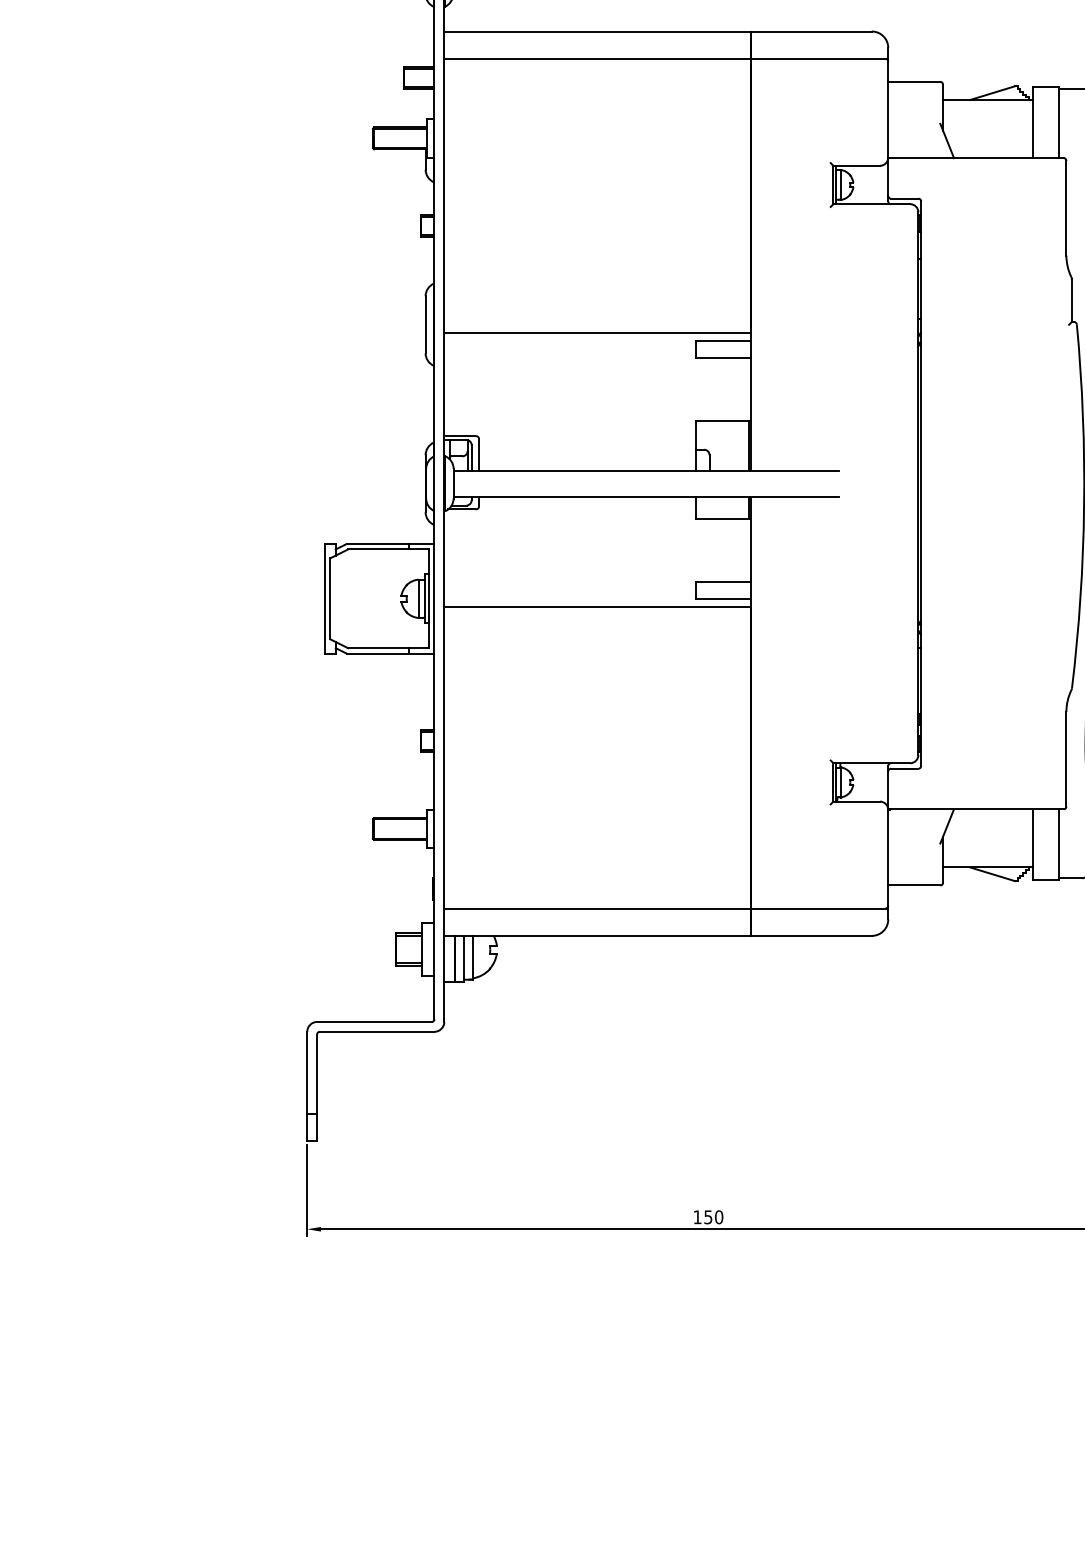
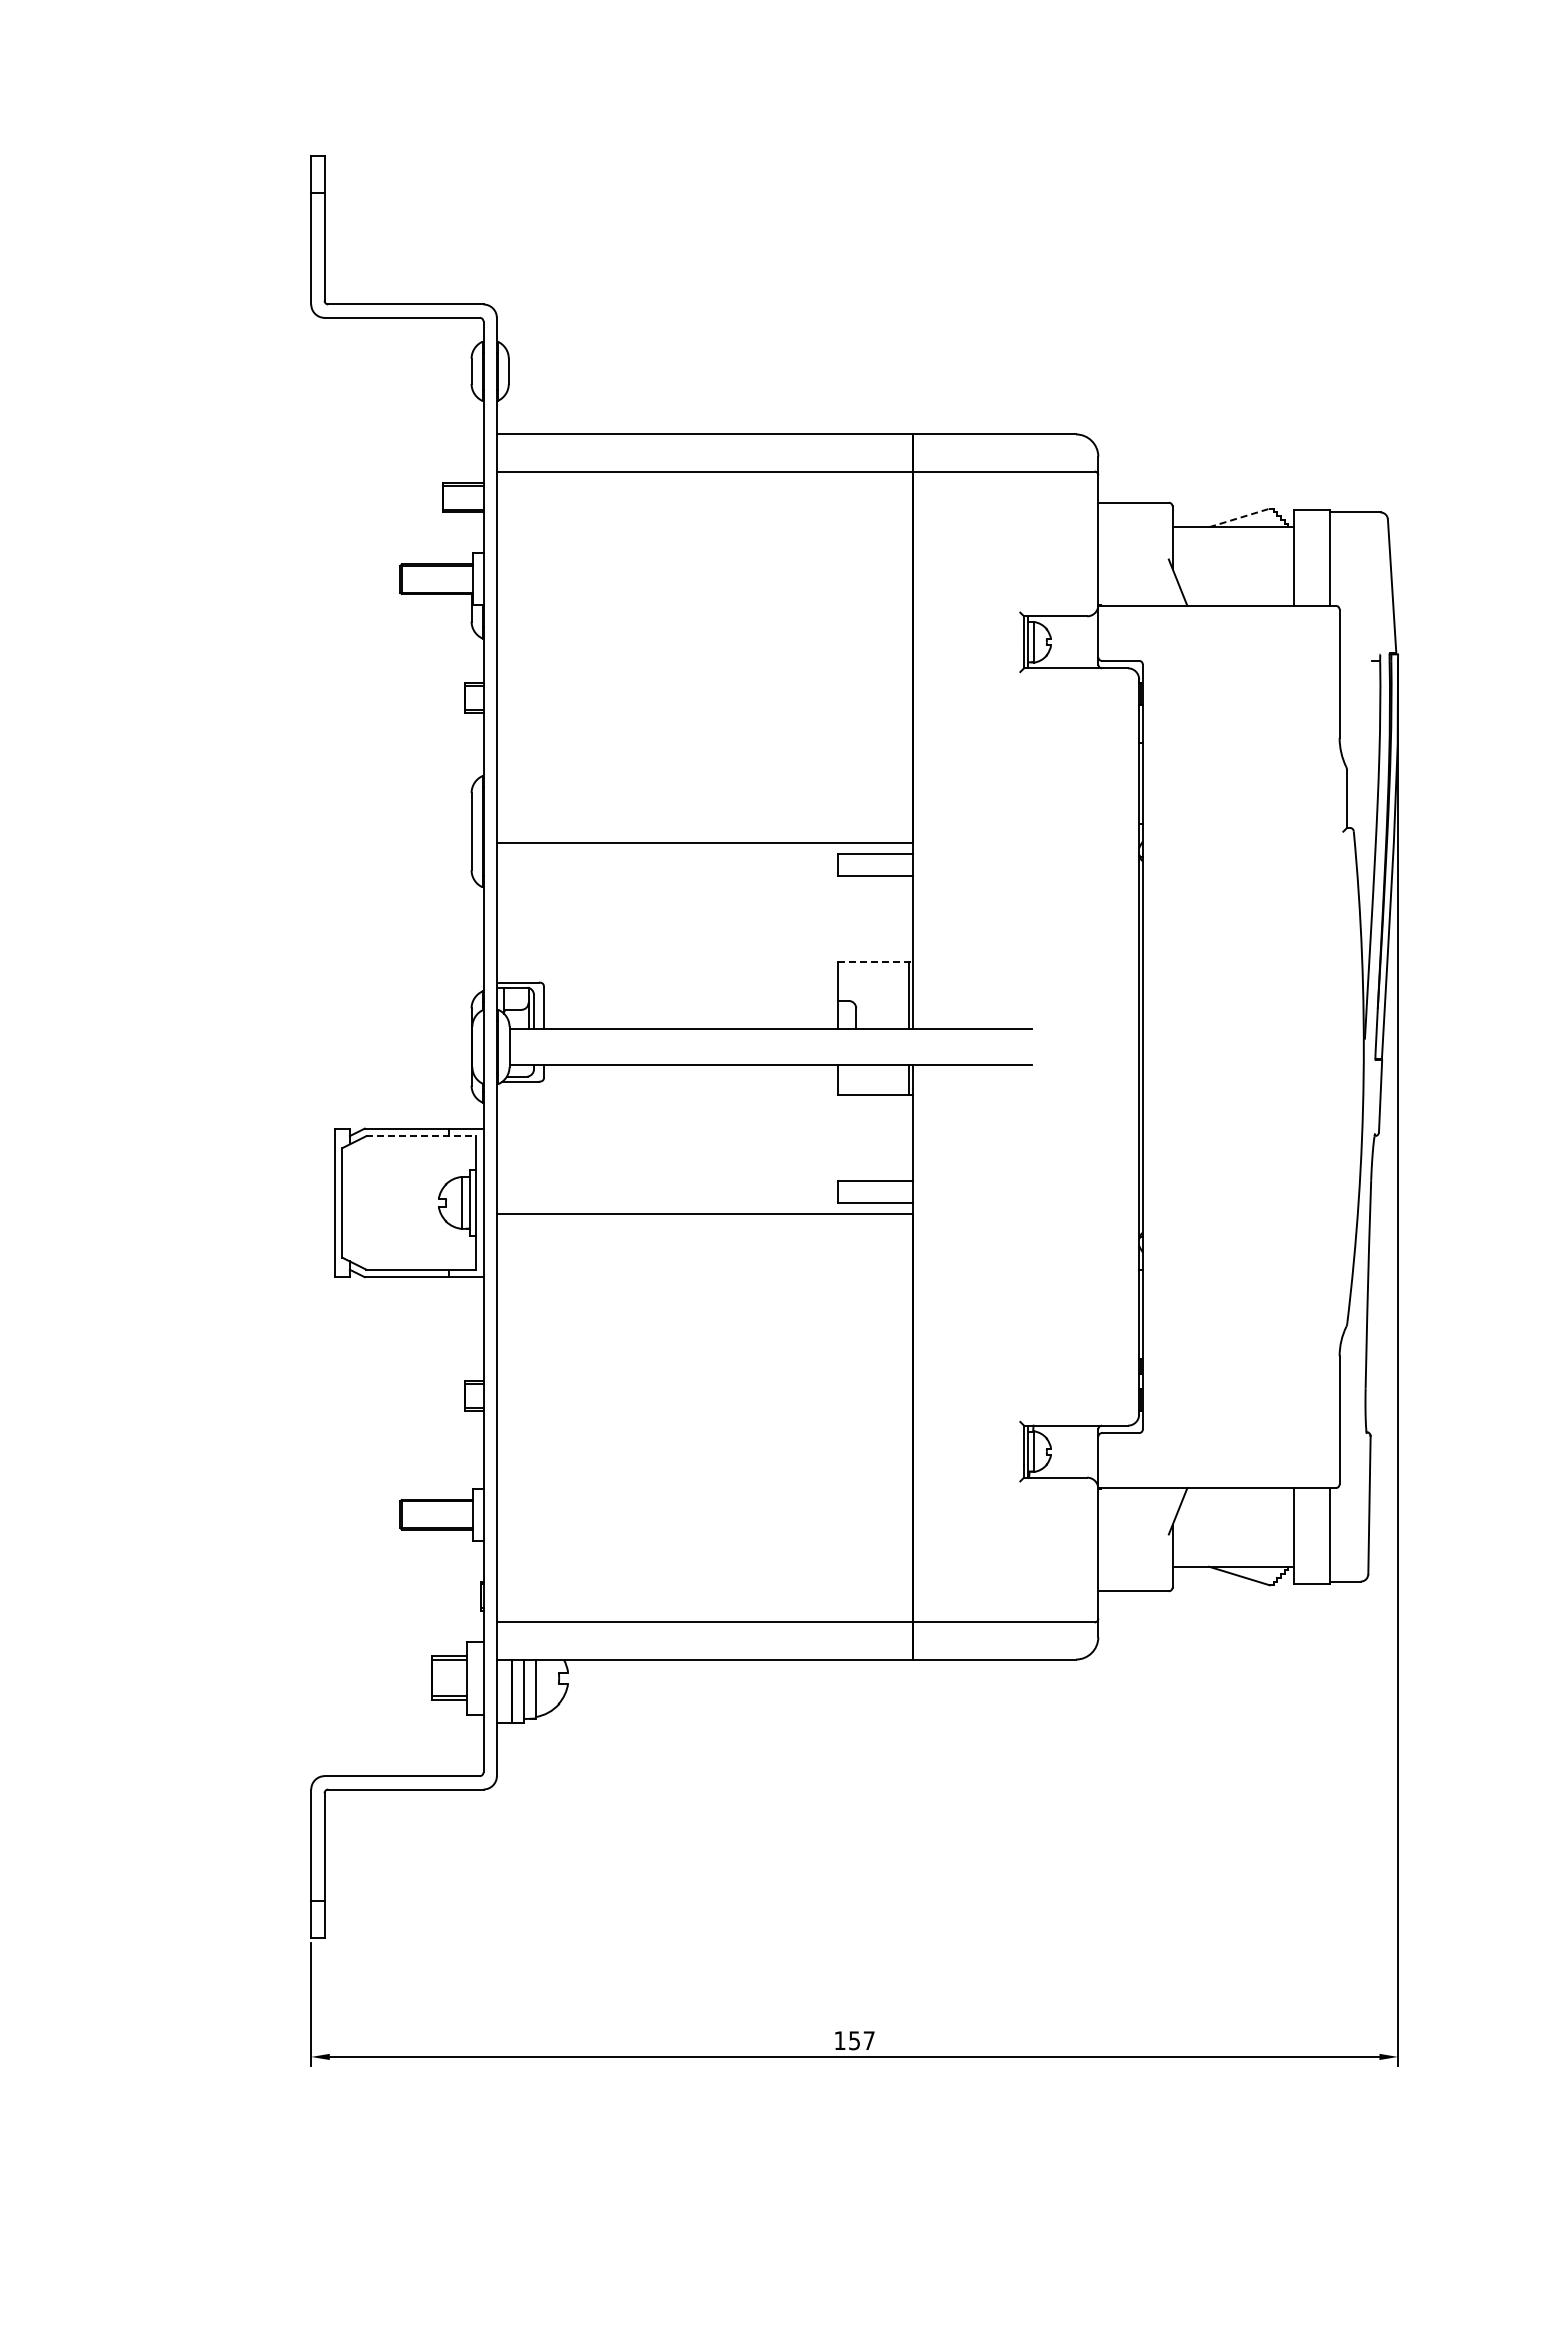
line: (992, 92) -> (1239, 517), solid -> dashed
line: (724, 420) -> (876, 961), solid -> dashed
line: (388, 549) -> (421, 1136), solid -> dashed
text: (718, 1217) -> (868, 2040), 150 -> 157

